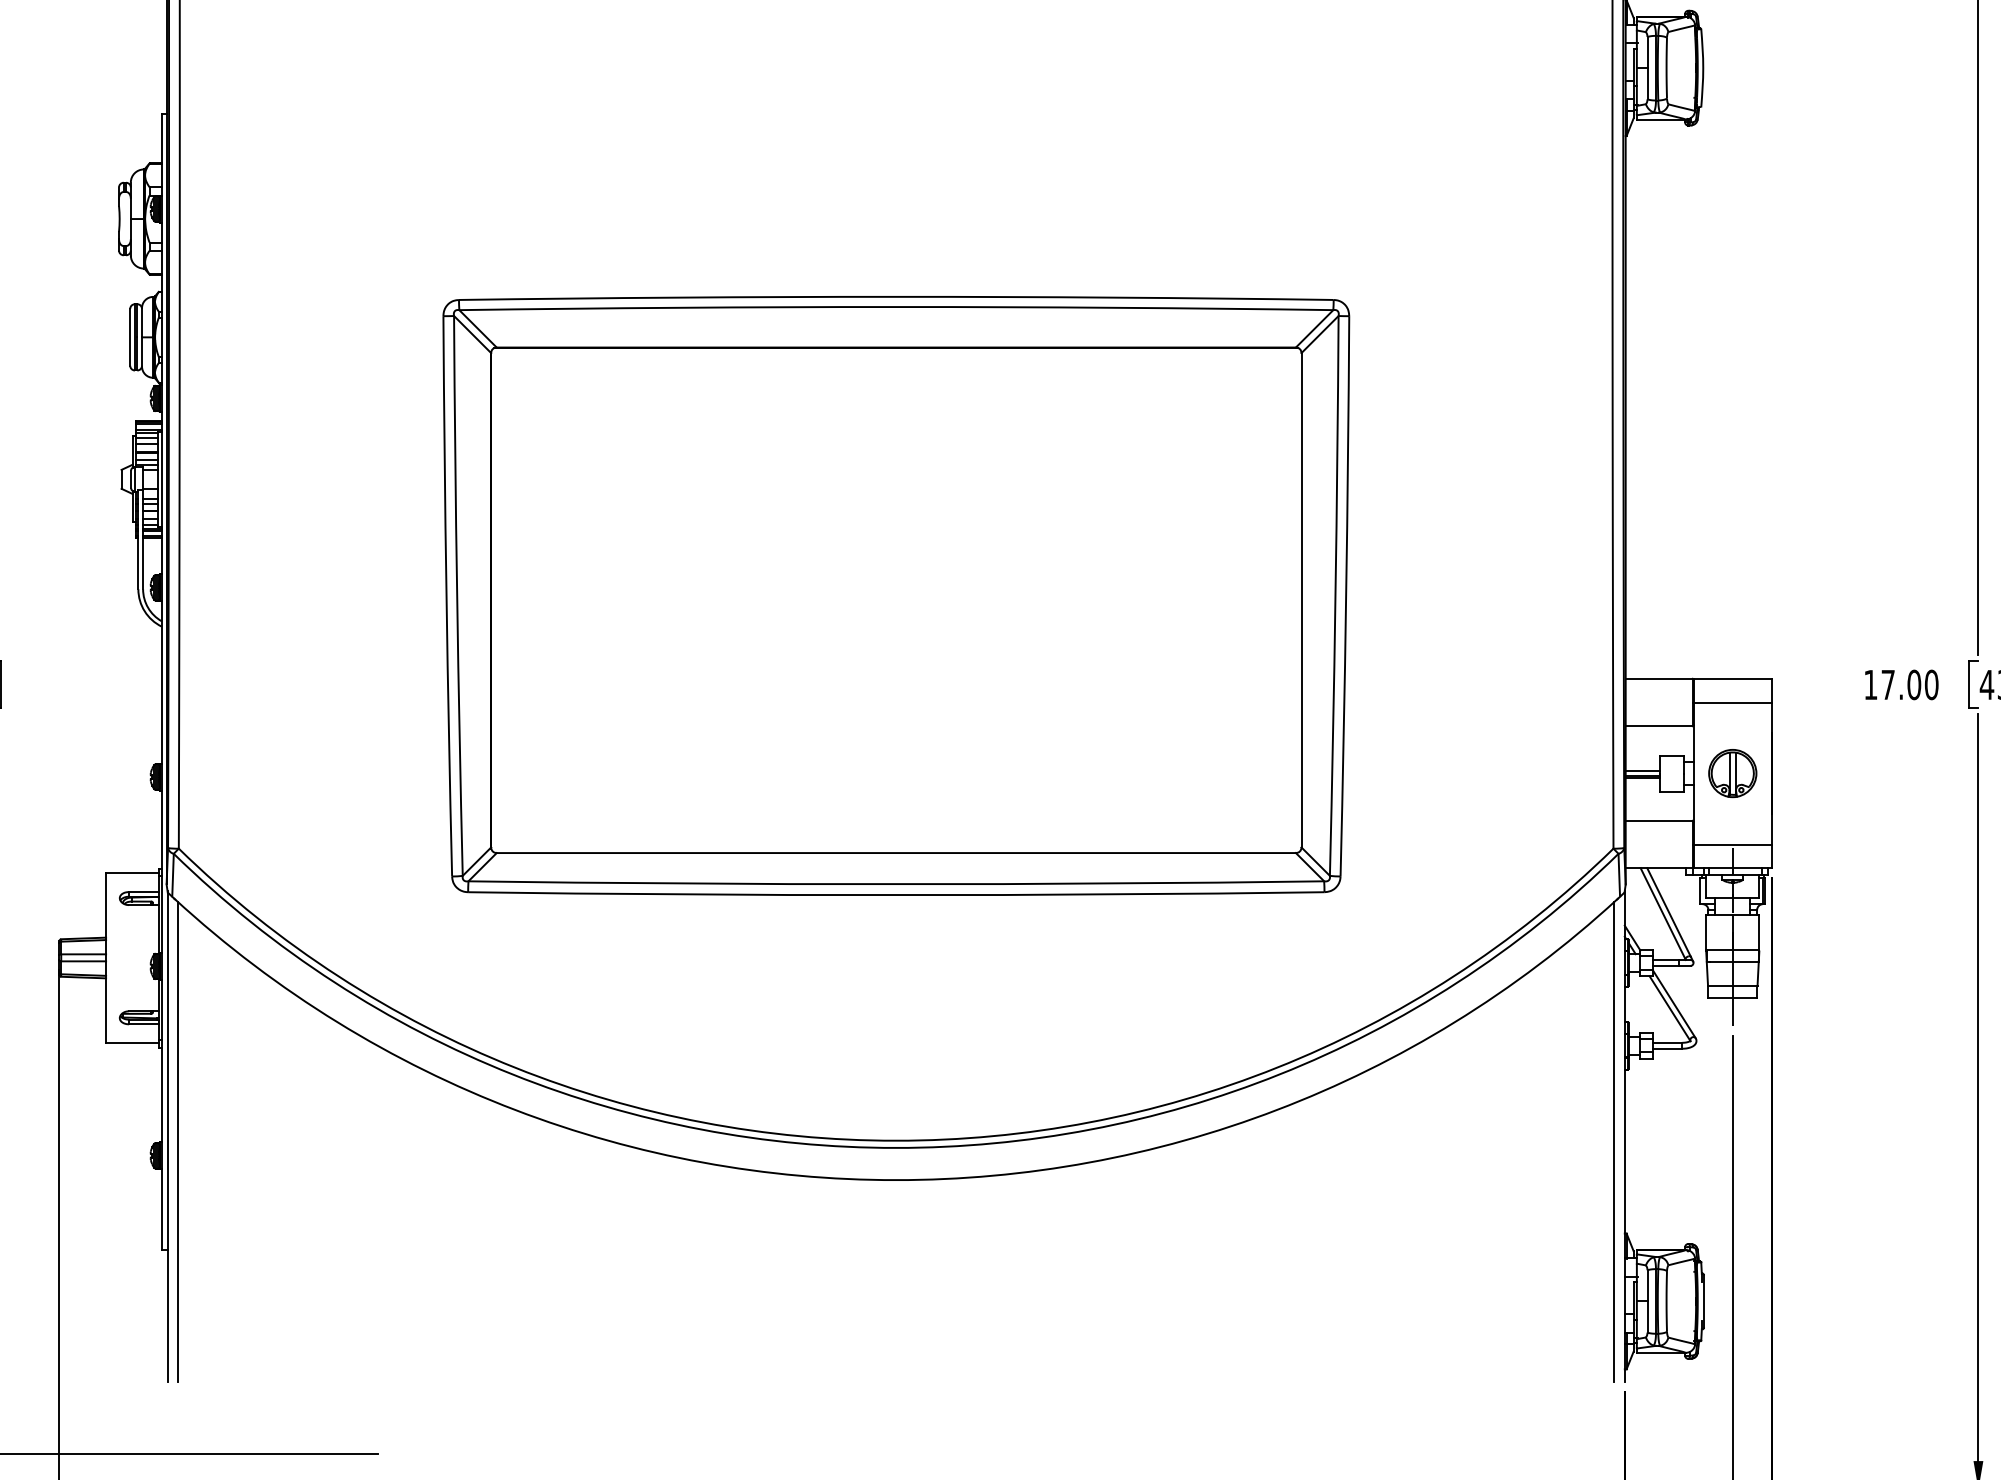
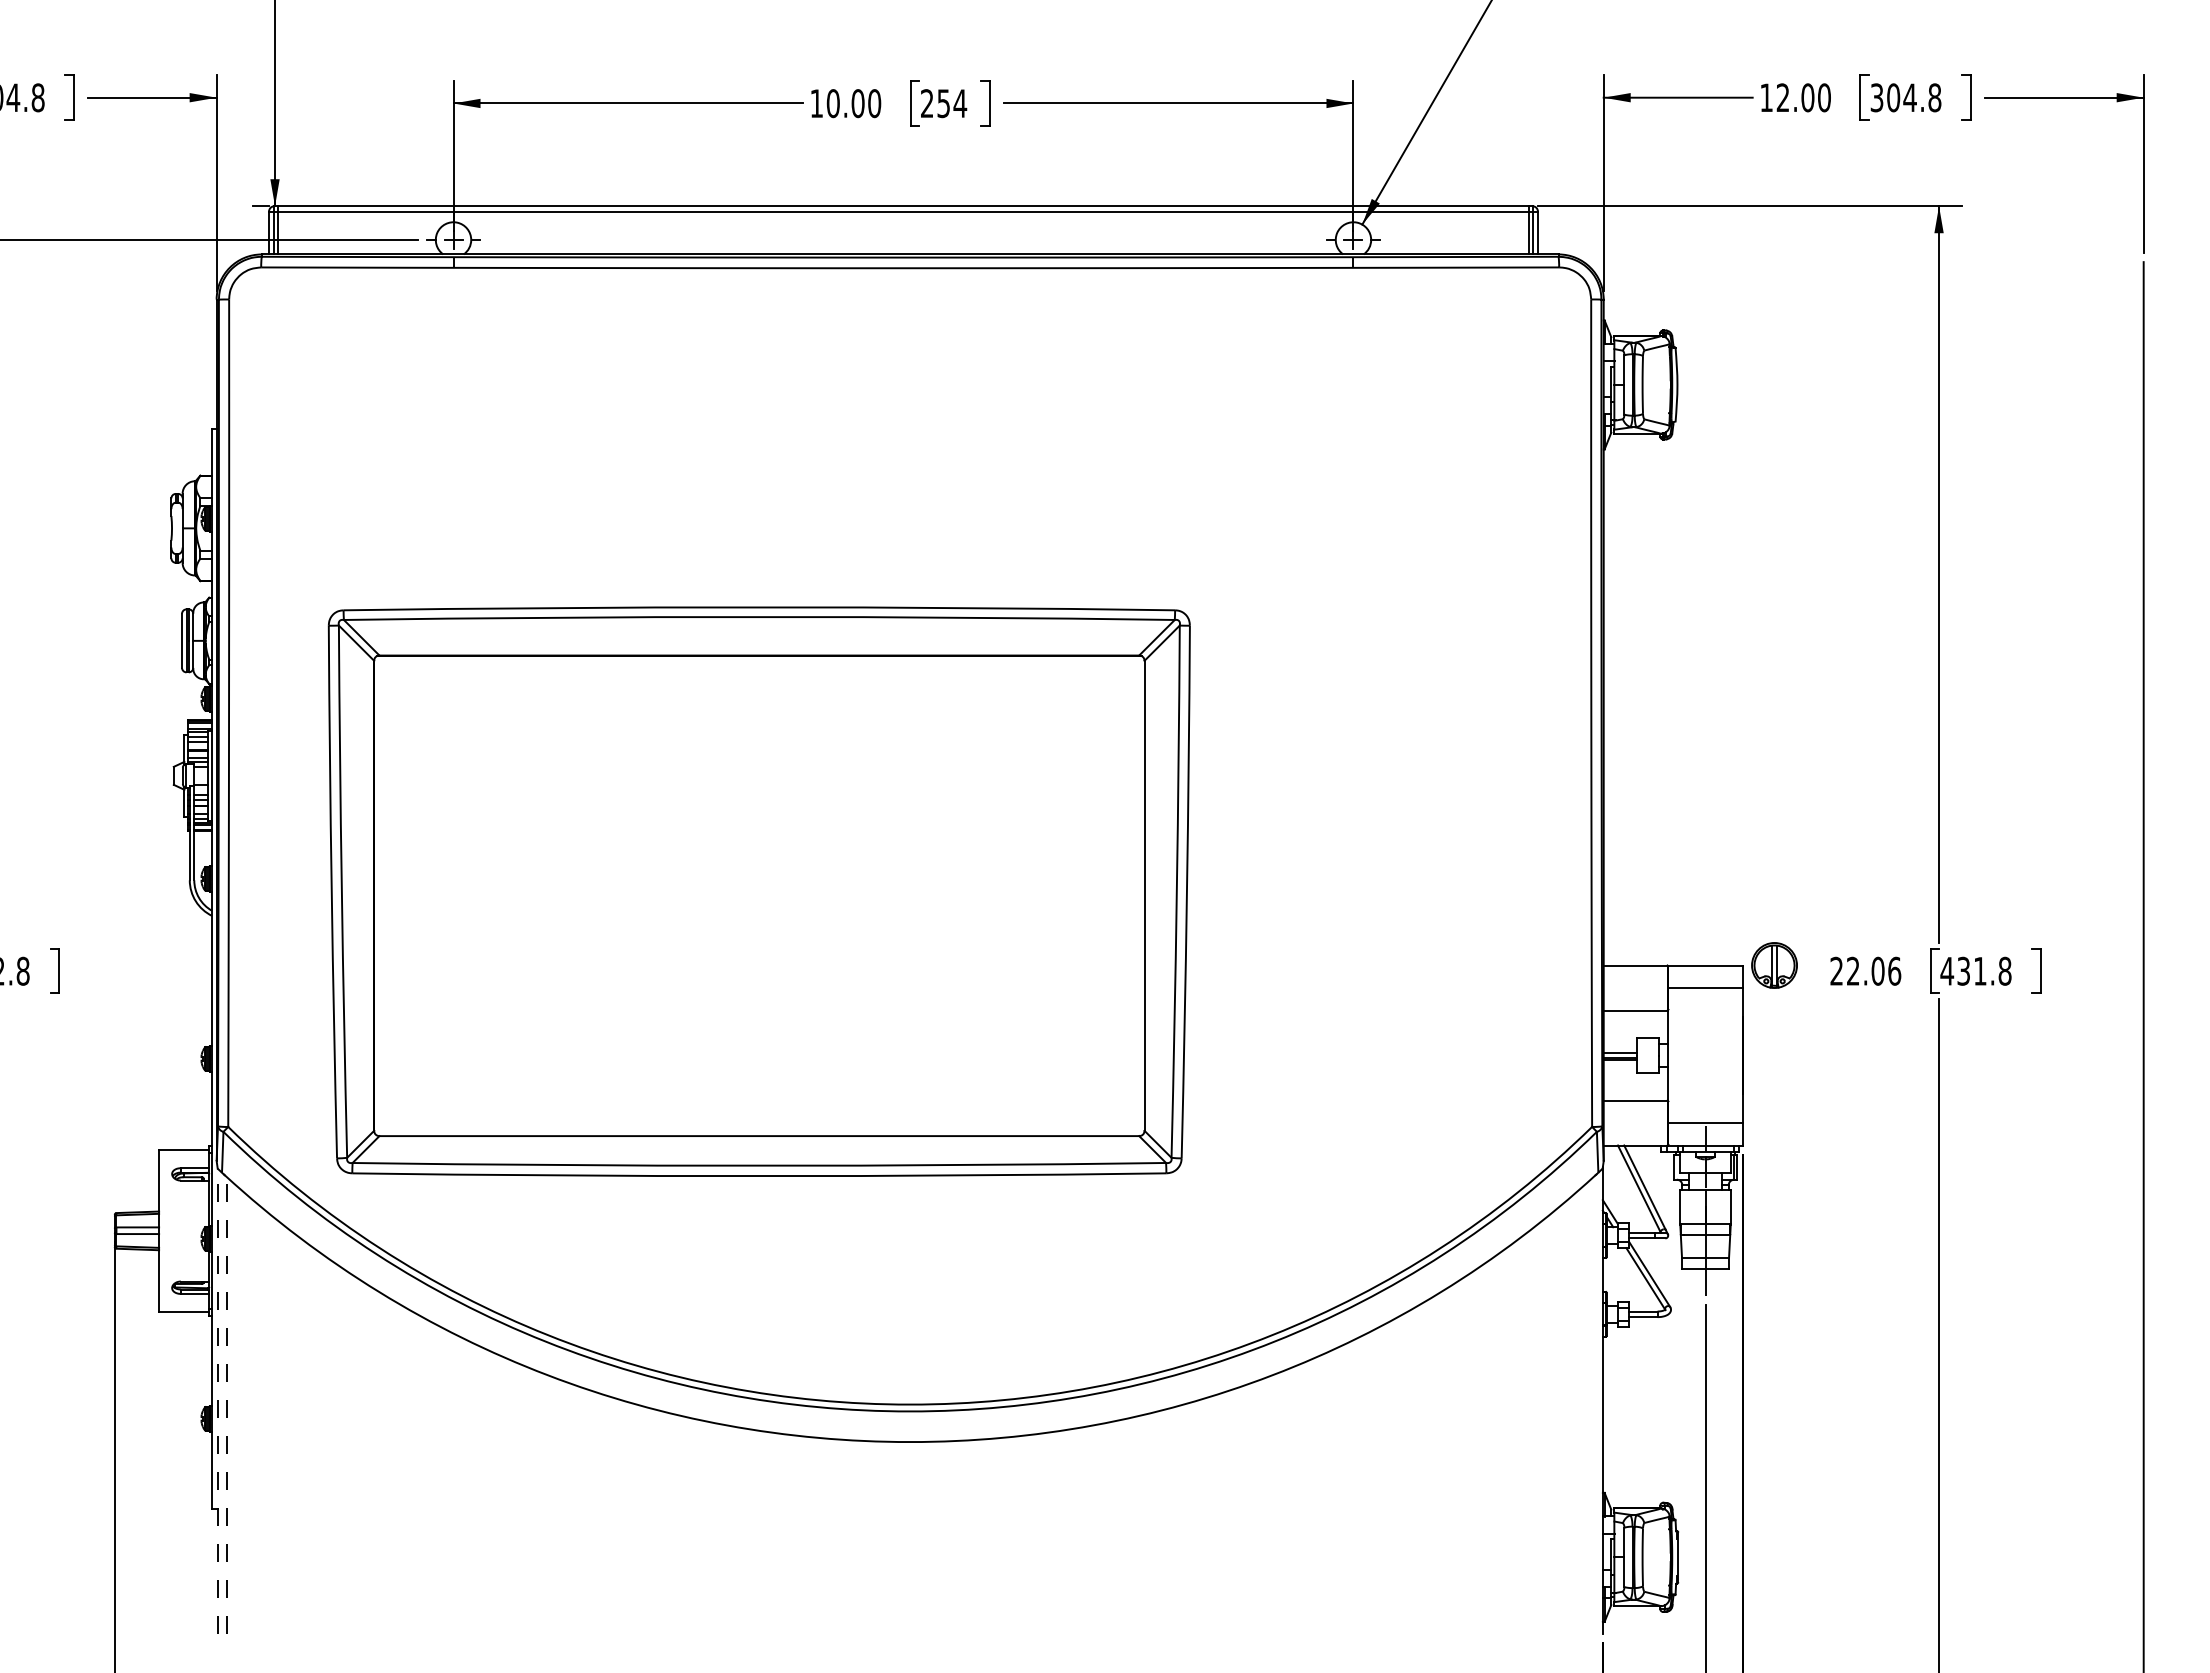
part: (895, 595) -> (758, 891), moved
text: (1901, 684) -> (1865, 970), 17.00 -> 22.06
part: (1732, 773) -> (1774, 965), moved
line: (167, 1136) -> (217, 1400), solid -> dashed
line: (178, 1141) -> (227, 1405), solid -> dashed
line: (1614, 1141) -> (1593, 1405), removed

